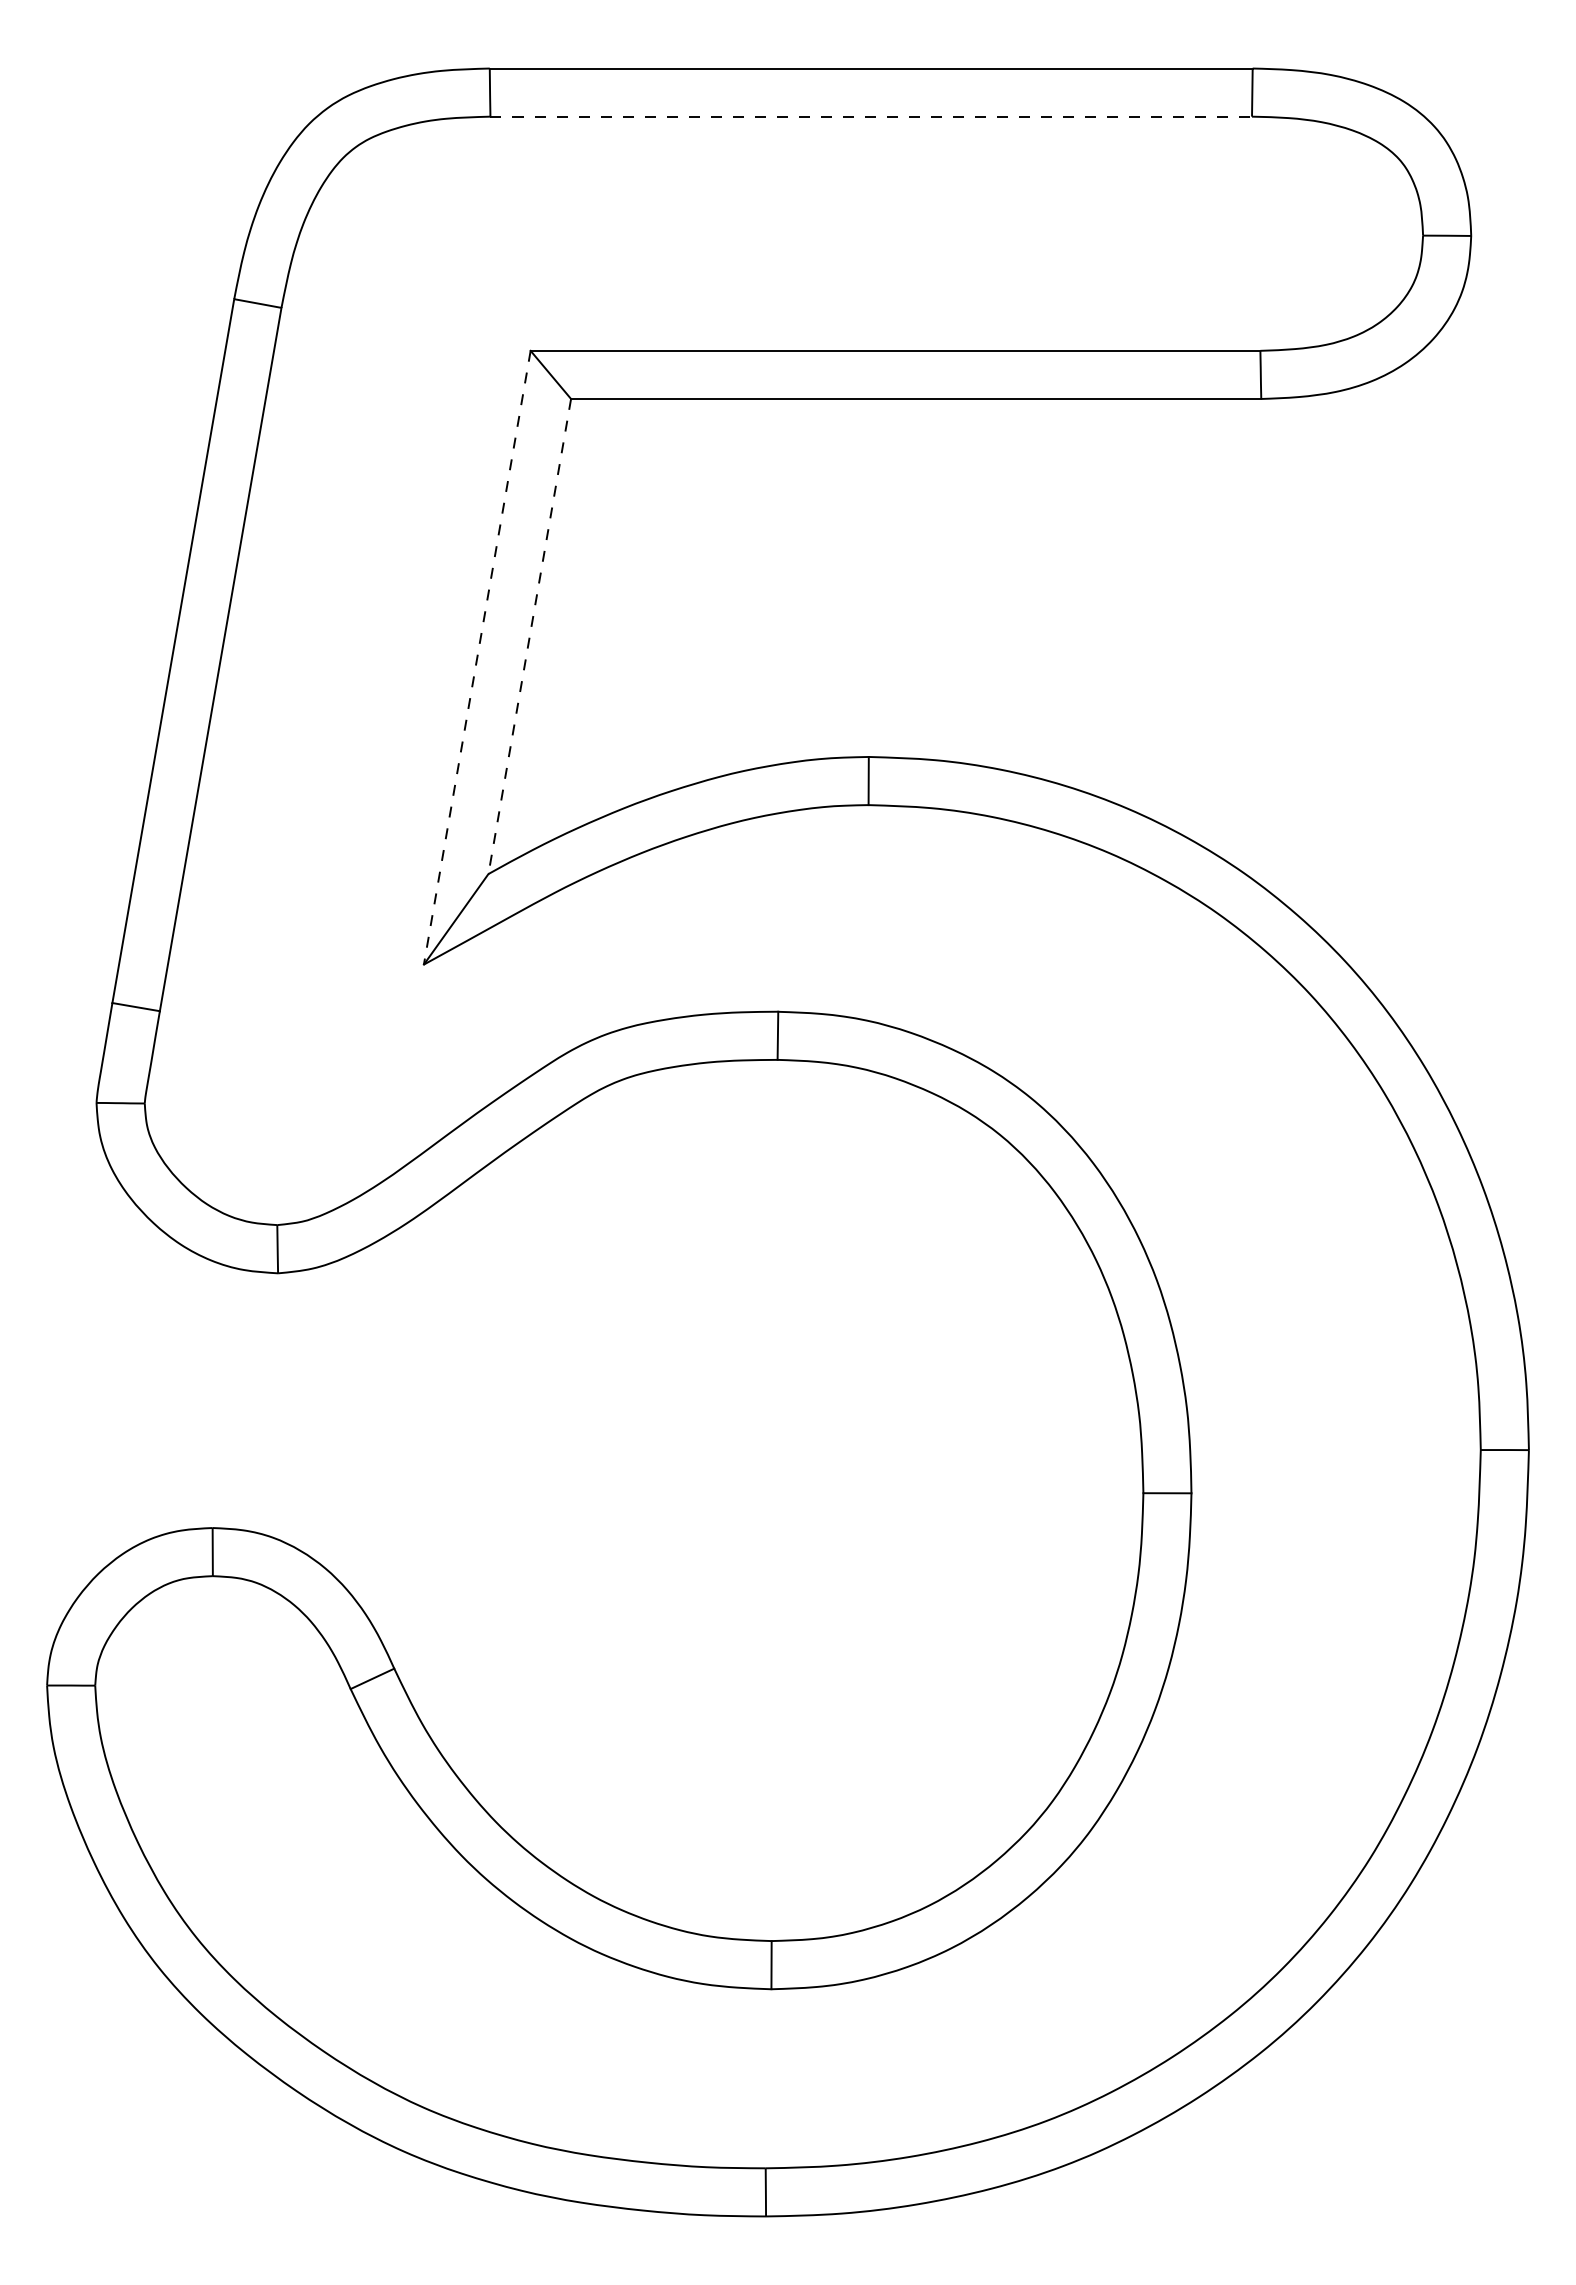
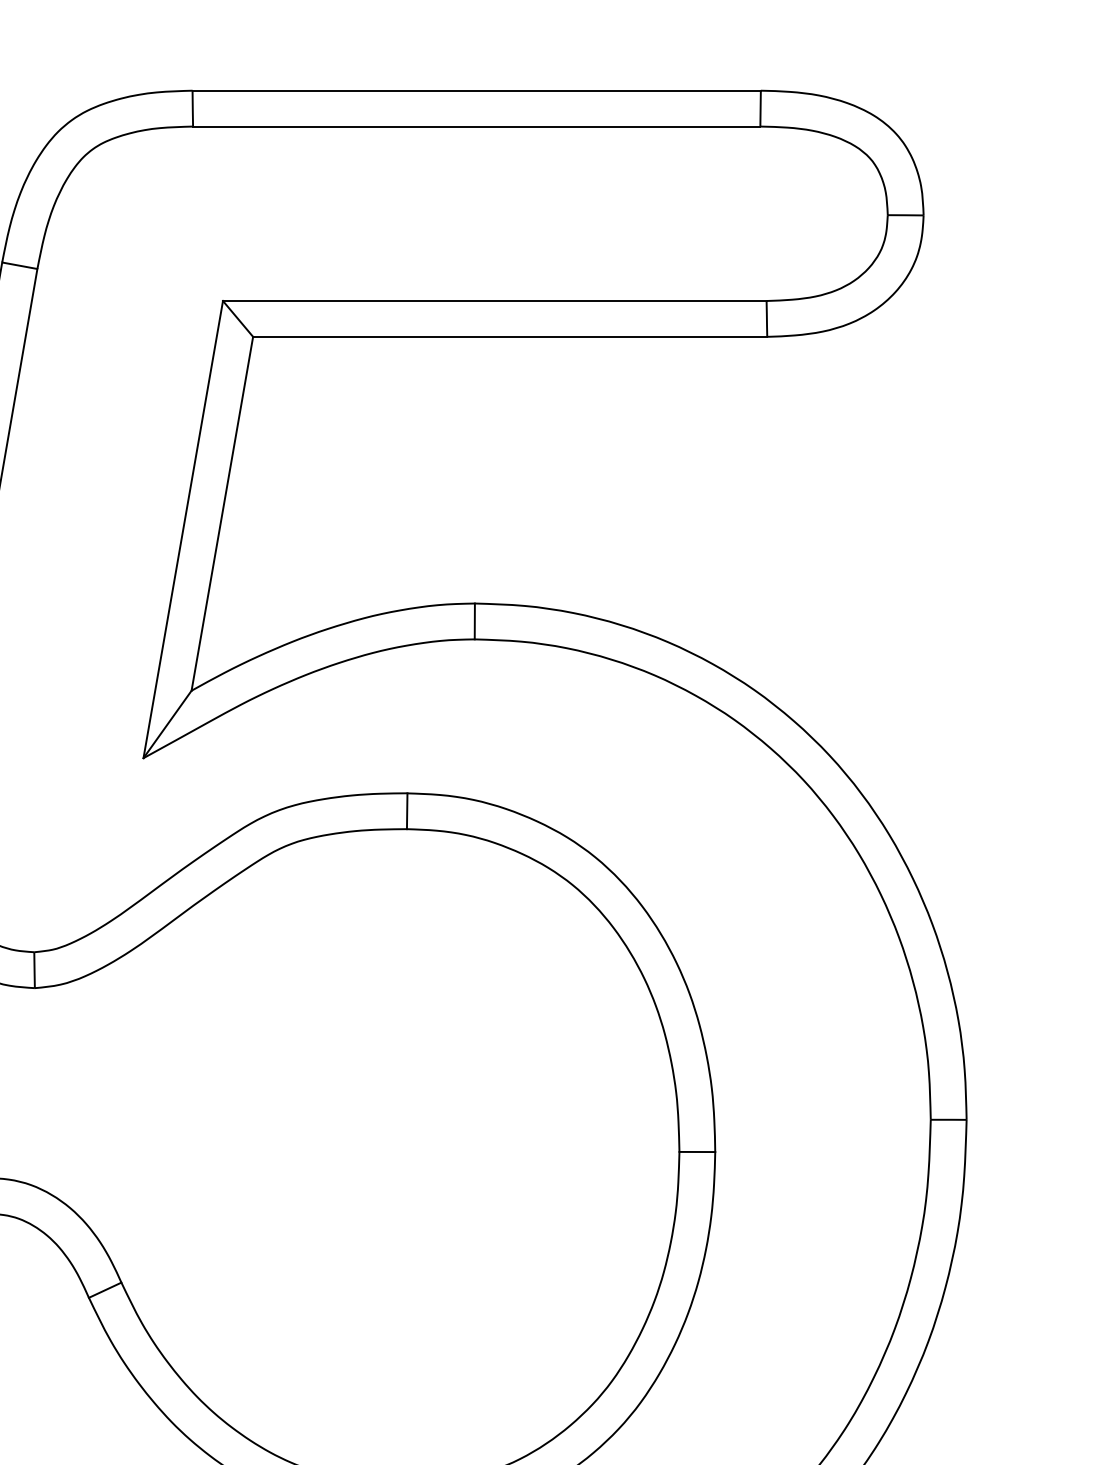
line: (871, 116) -> (476, 126), dashed -> solid
line: (529, 637) -> (222, 514), dashed -> solid
line: (477, 658) -> (183, 530), dashed -> solid

